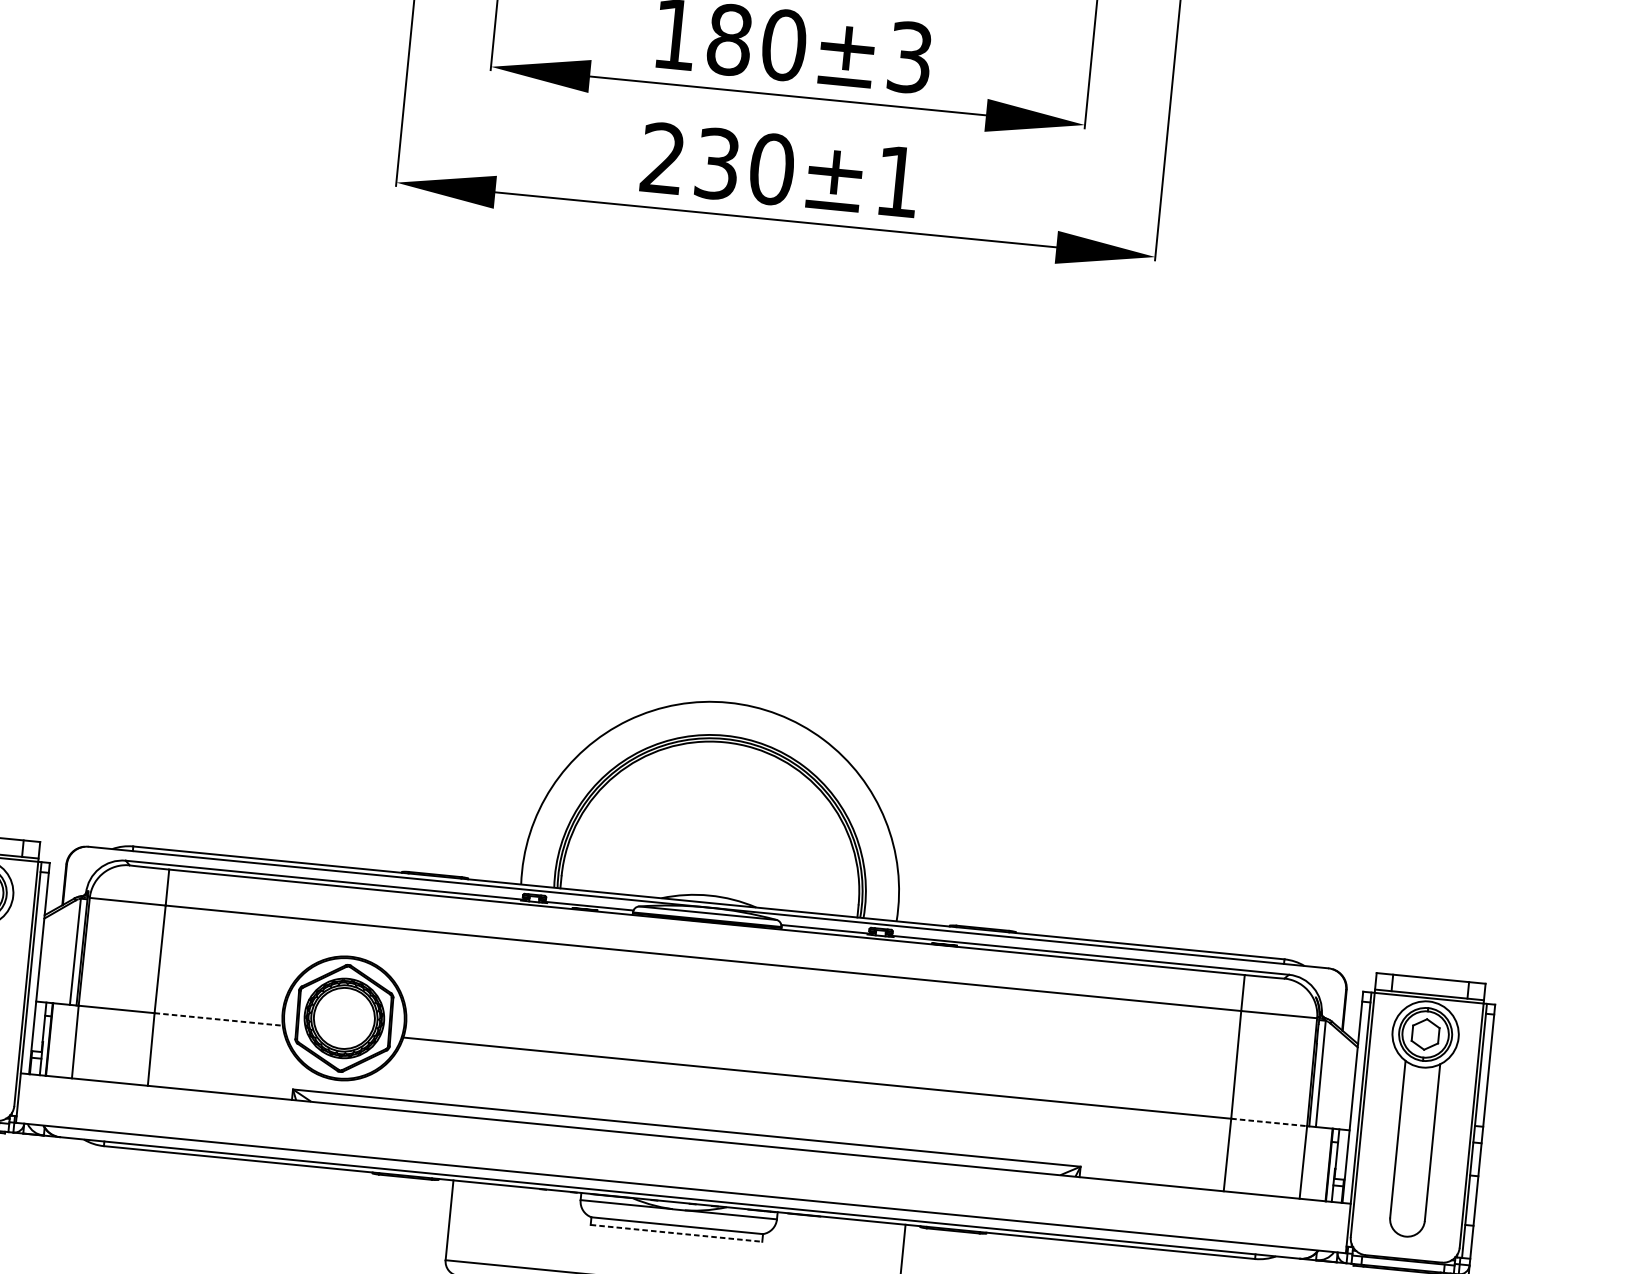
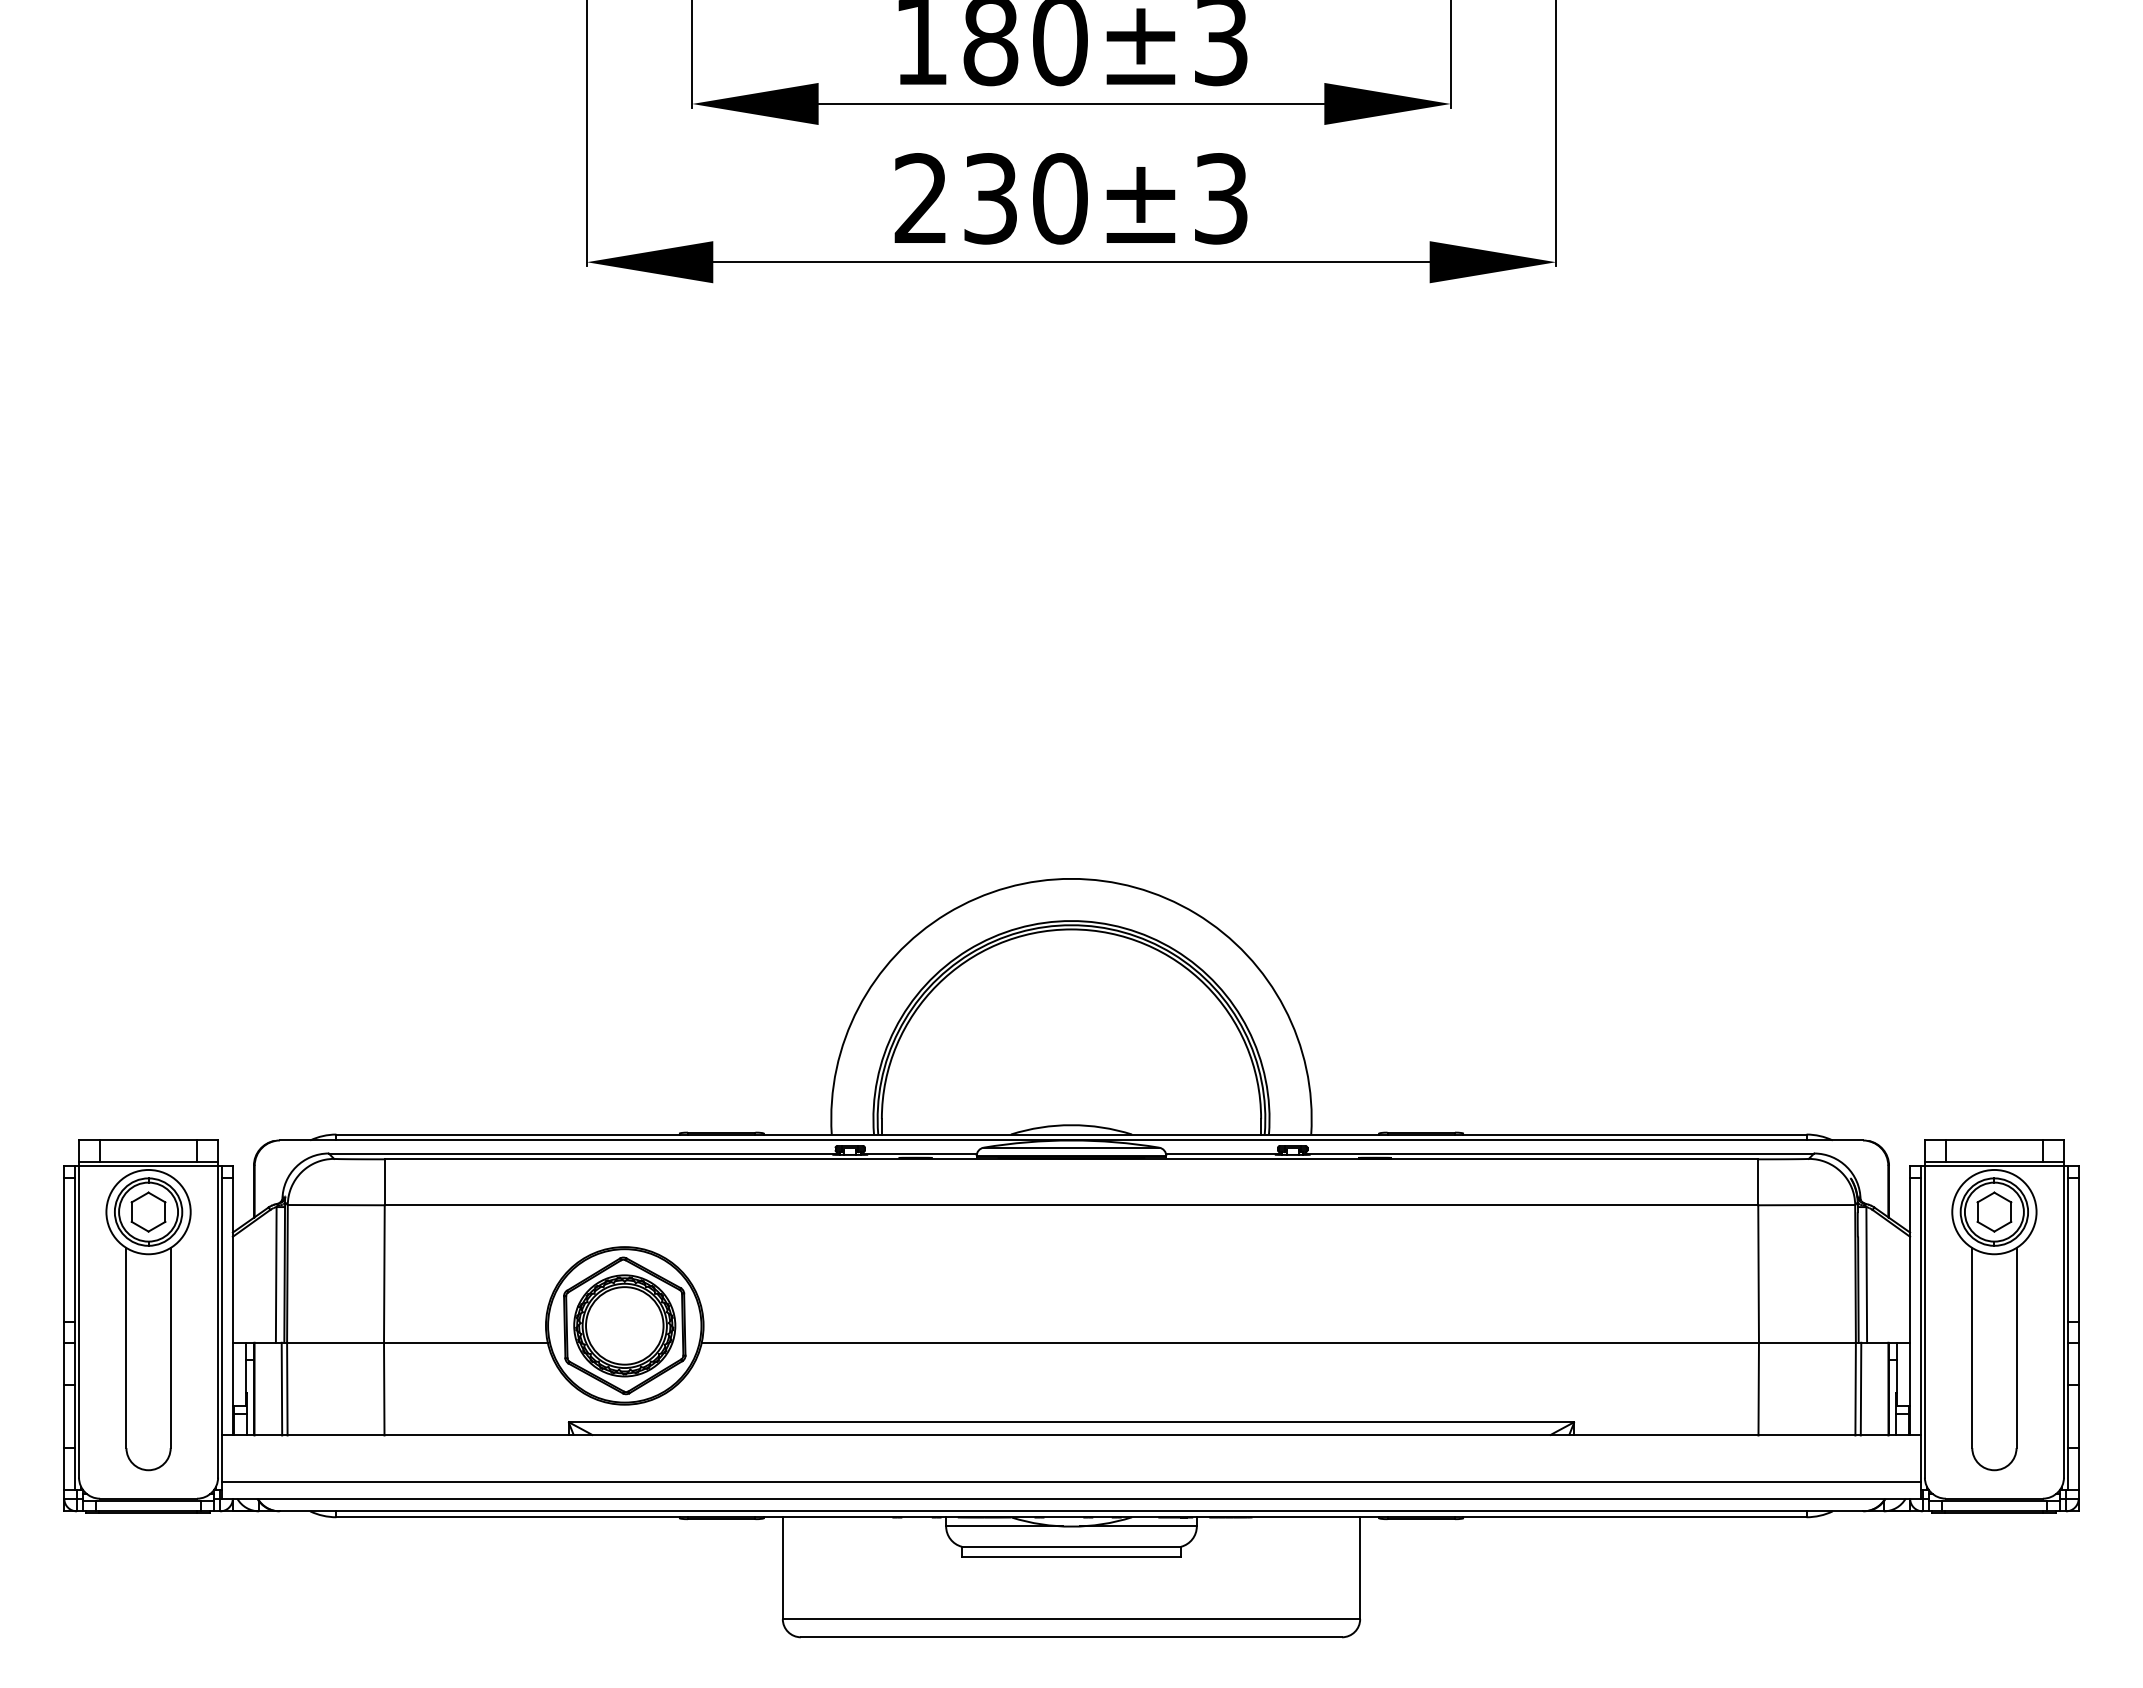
text: (898, 181) -> (1221, 198), 230±1 -> 230±3
line: (218, 1019) -> (465, 1342), dashed -> solid
line: (70, 1041) -> (281, 1388), added
line: (1269, 1122) -> (1807, 1342), dashed -> solid
line: (1307, 1162) -> (1860, 1388), added
line: (682, 1174) -> (1071, 1481), added
line: (676, 1233) -> (1071, 1556), dashed -> solid

